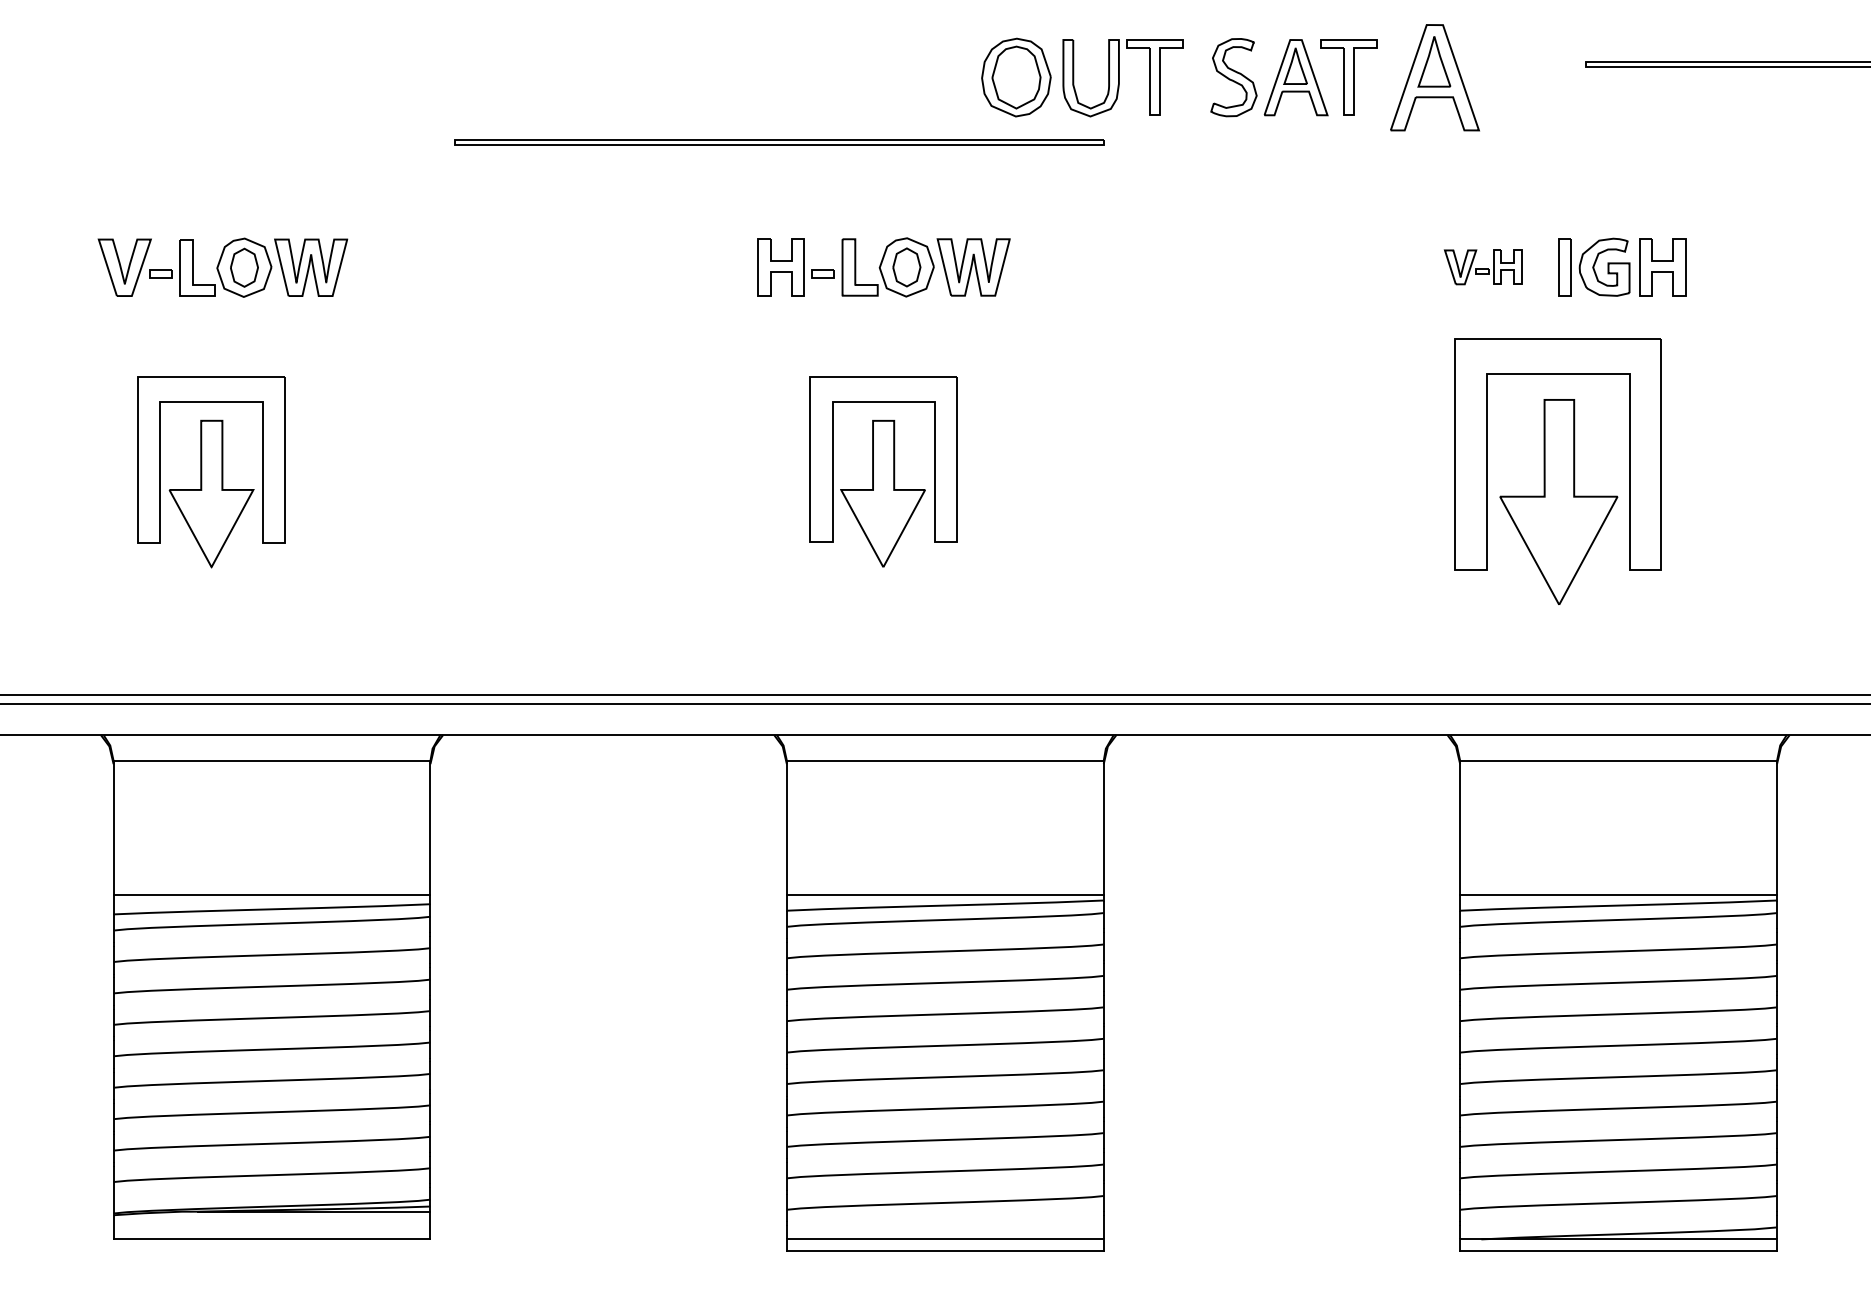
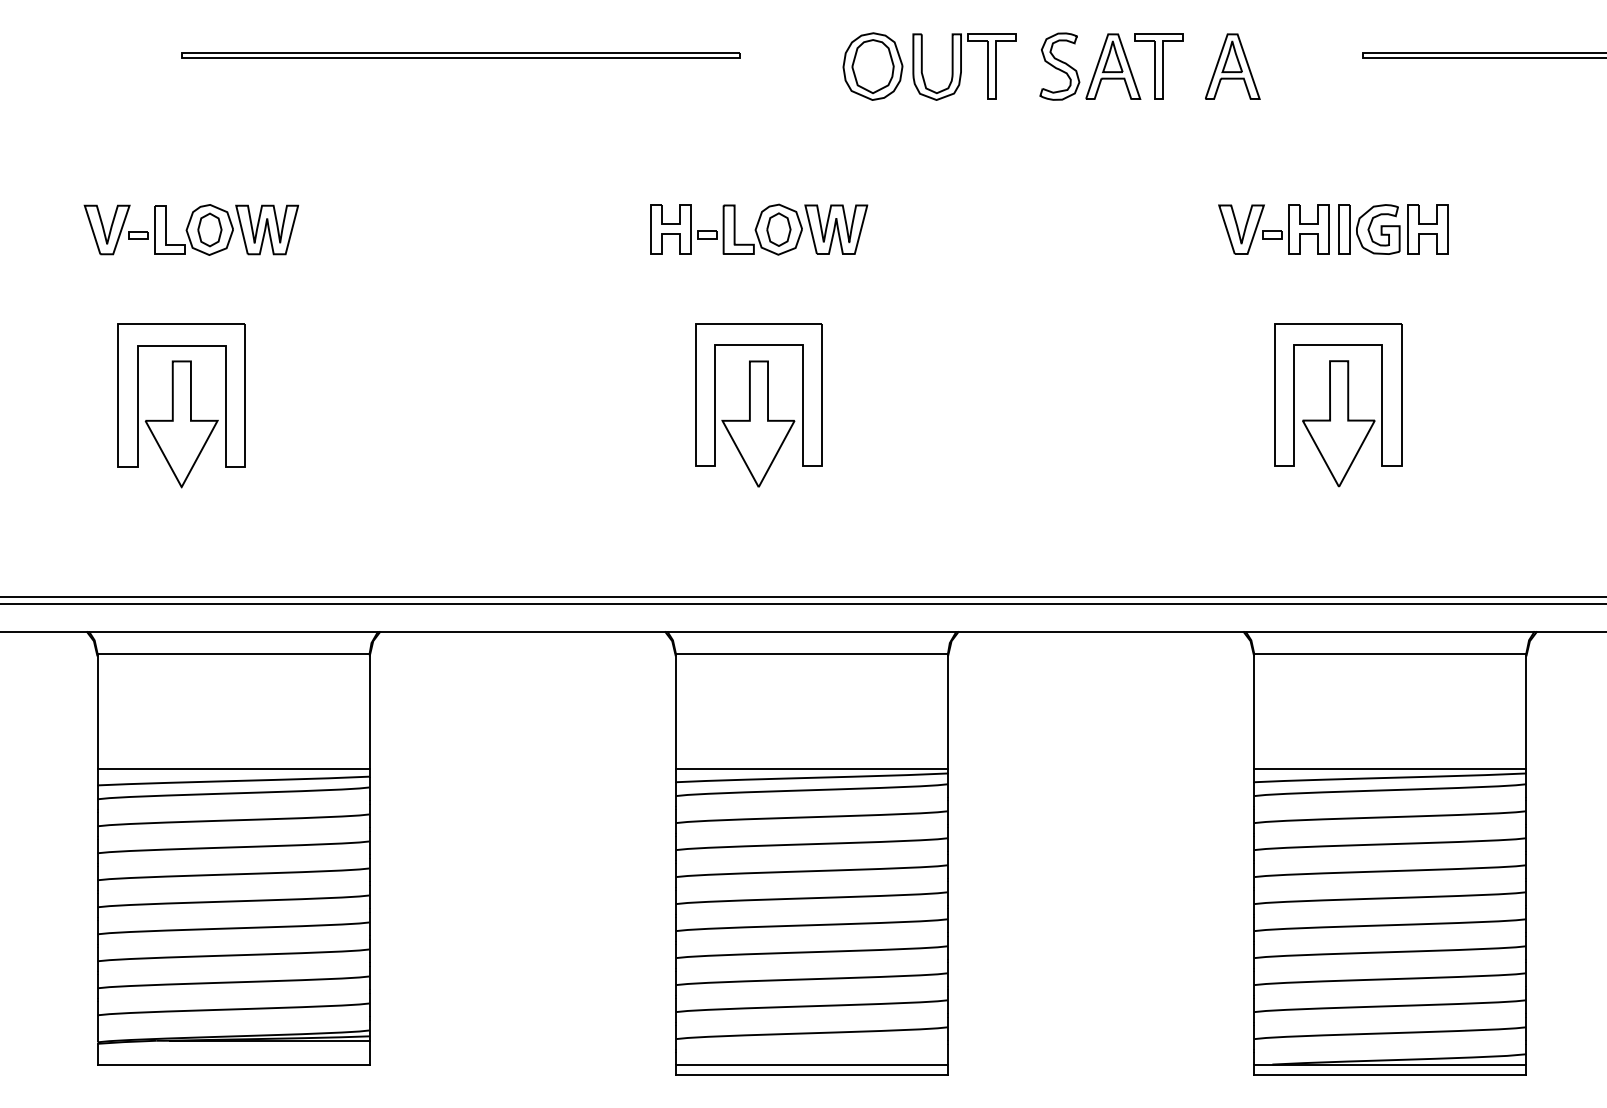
part: (1434, 77) -> (1232, 66), size x0.71
part: (779, 142) -> (460, 55), moved
part: (1482, 267) -> (1273, 229), size x1.67
part: (1558, 472) -> (1338, 405), size x0.71

